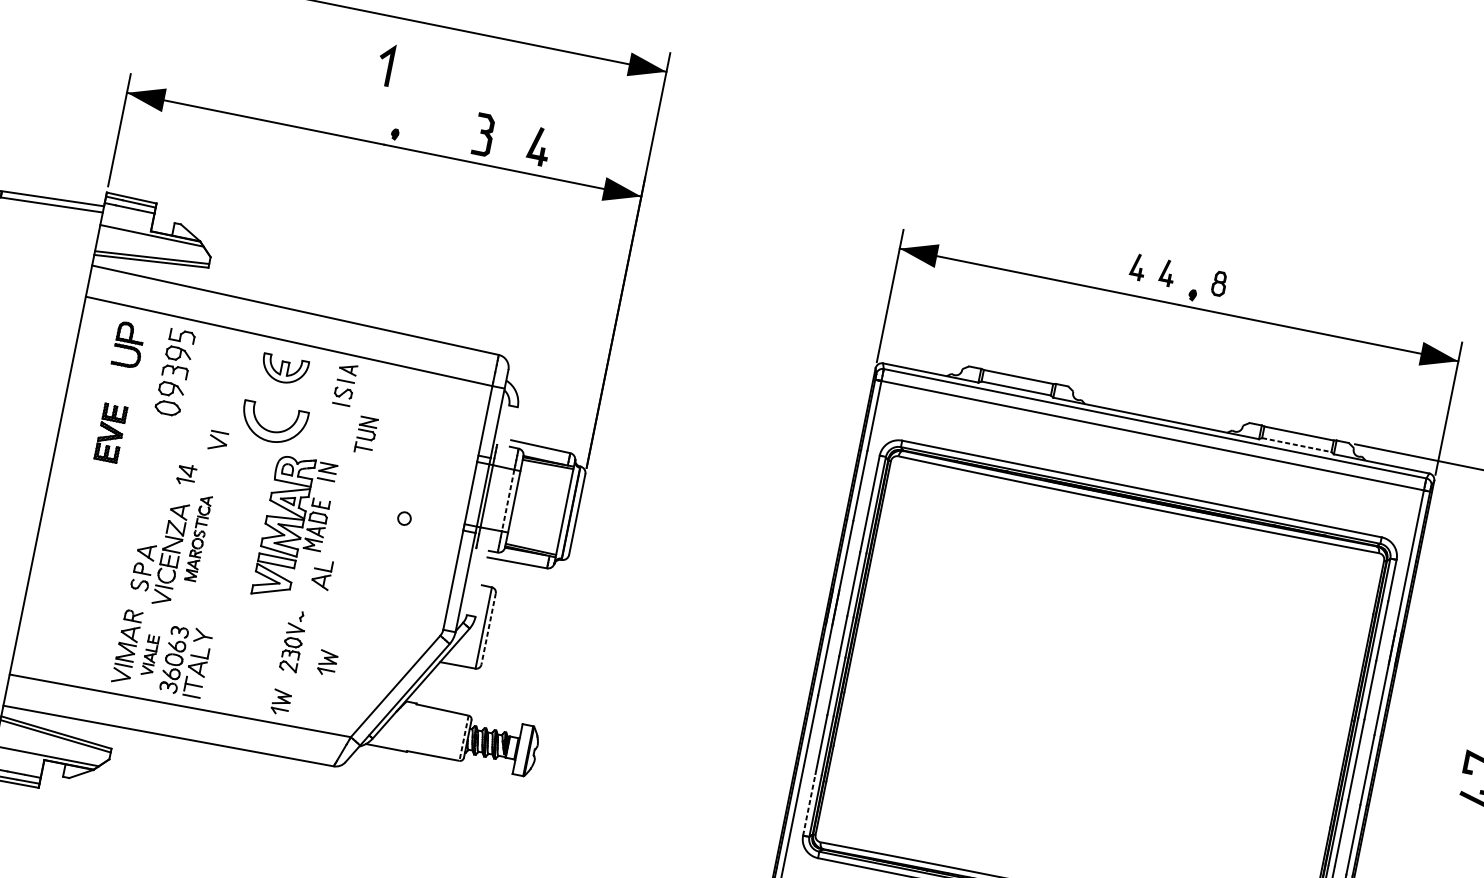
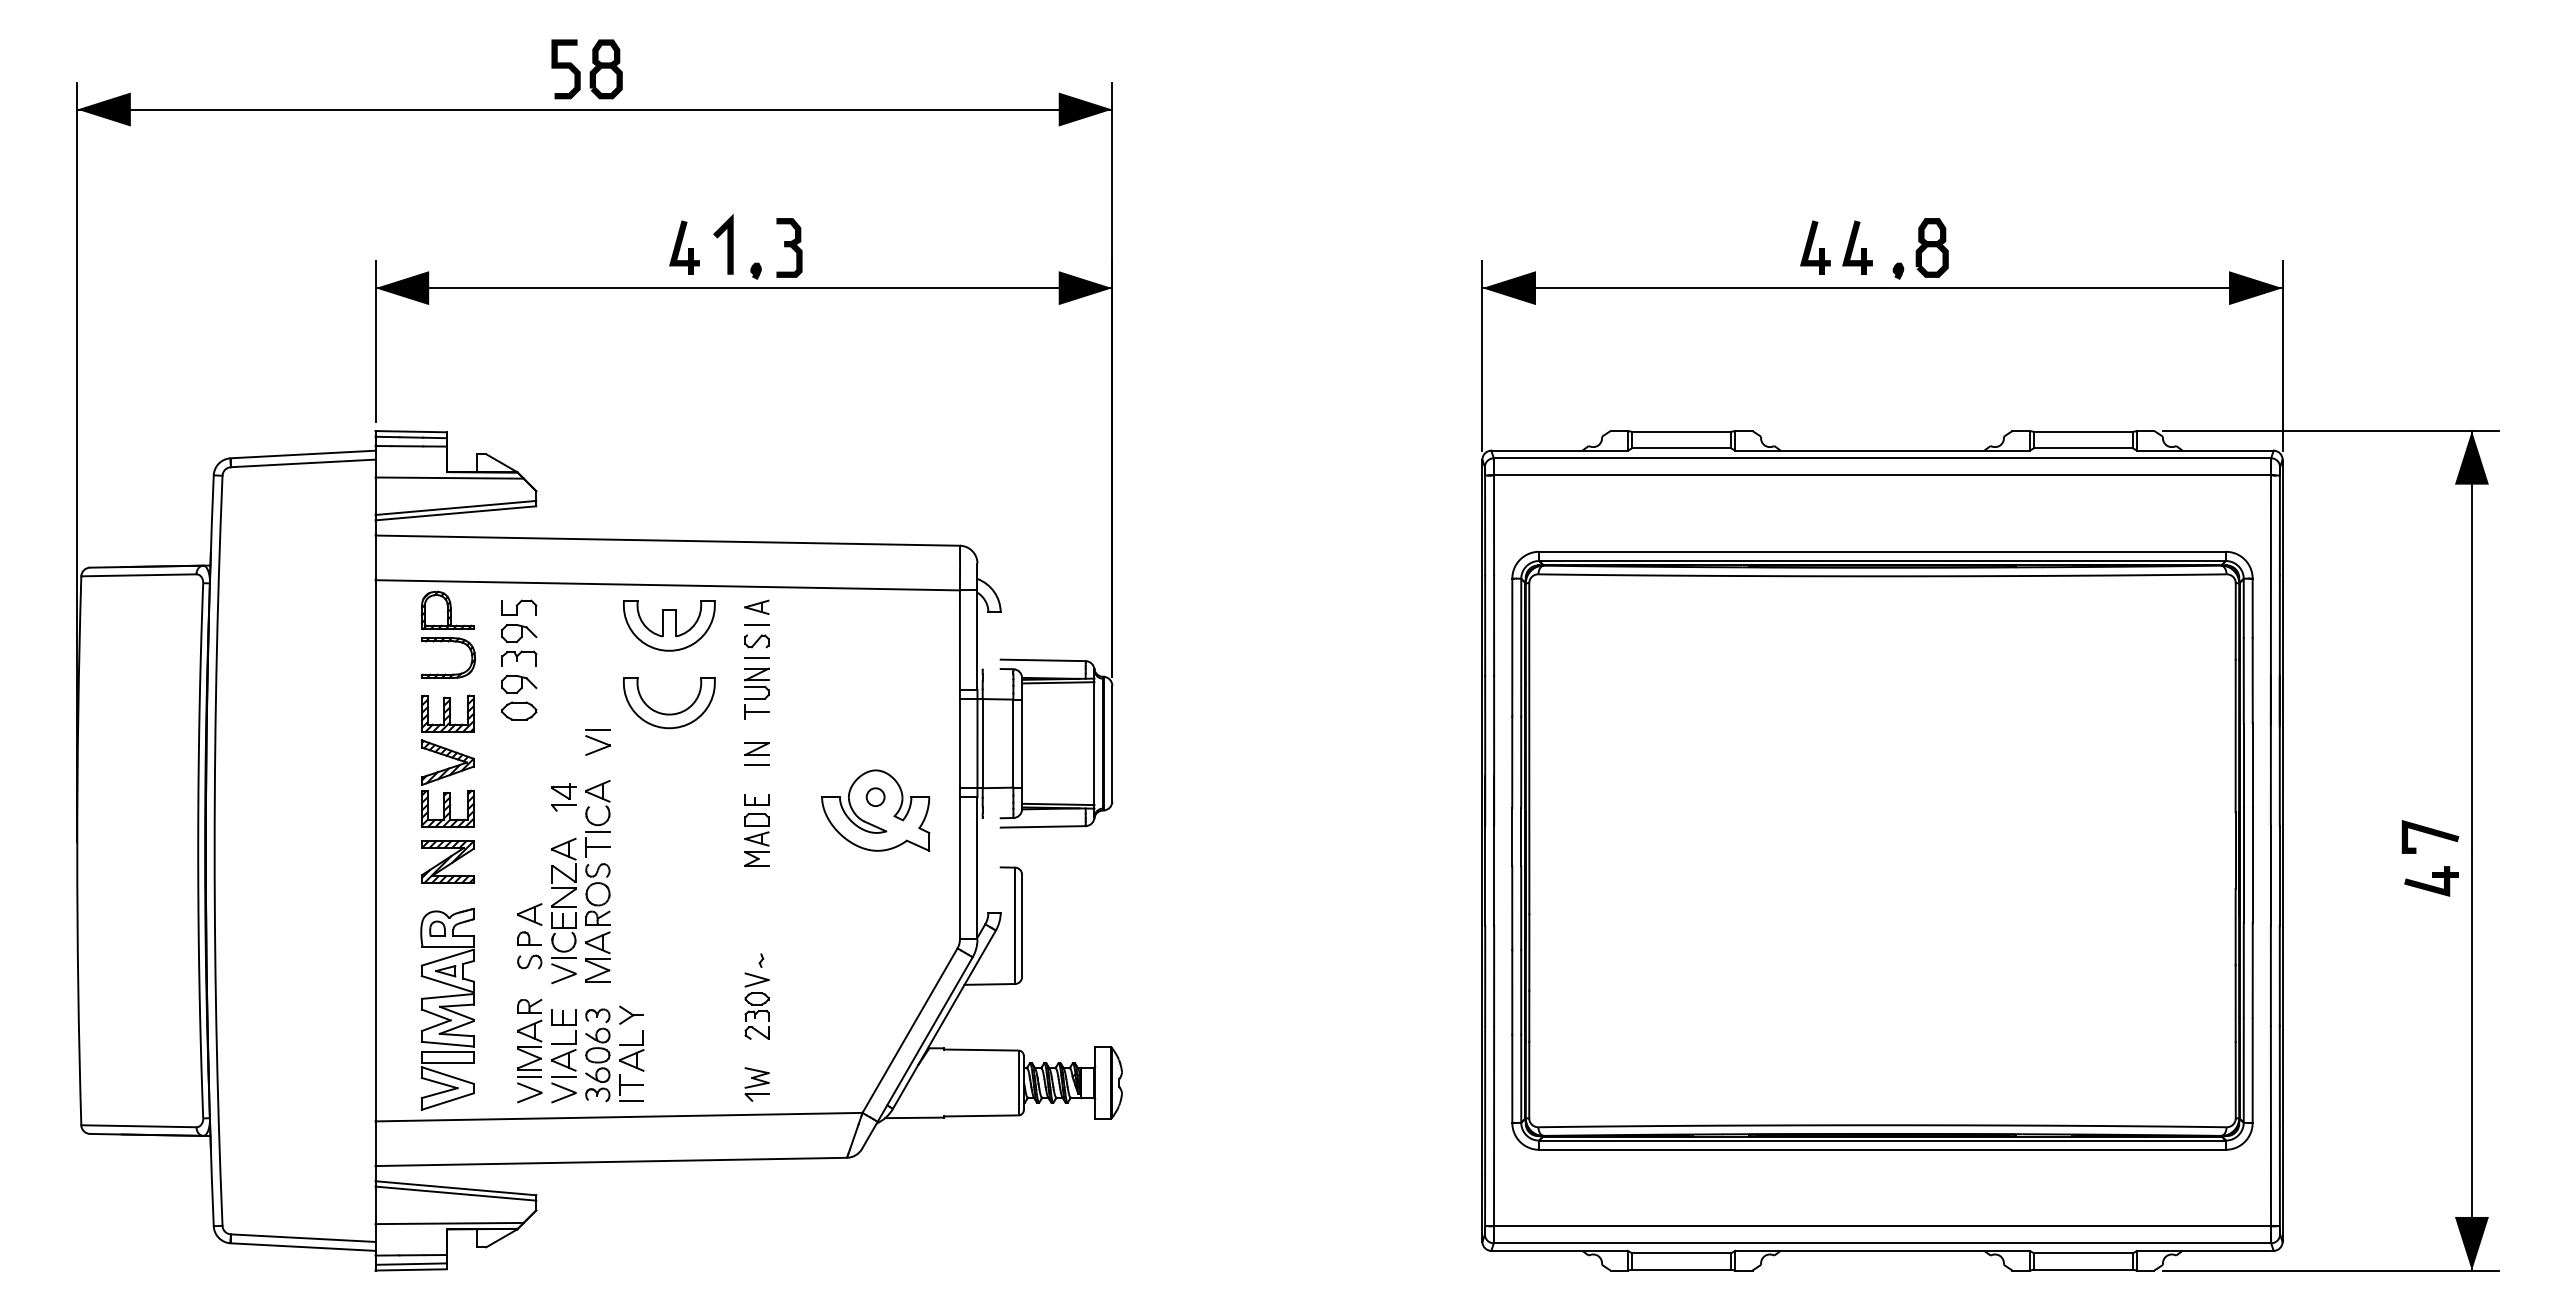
line: (388, 65) -> (727, 244), moved
part: (483, 134) -> (789, 247), moved
part: (539, 146) -> (684, 247), moved
part: (1138, 267) -> (1815, 247), size x1.43
part: (1167, 273) -> (1857, 247), size x1.43
part: (1219, 283) -> (1931, 247), size x1.67
part: (128, 344) -> (447, 634), size x1.43
part: (284, 369) -> (668, 625), size x1.43
part: (110, 432) -> (447, 760), size x1.67
part: (365, 435) -> (756, 693), moved
line: (1296, 445) -> (2083, 448), dashed -> solid
line: (508, 501) -> (1013, 744), dashed -> solid
part: (96, 503) -> (447, 861), added
part: (283, 527) -> (447, 1009), moved
part: (402, 527) -> (875, 810), added
part: (198, 538) -> (597, 881), size x1.67
part: (321, 574) -> (777, 896), removed
line: (488, 629) -> (1022, 926), dashed -> solid
part: (150, 655) -> (563, 1056), size x1.67
part: (327, 663) -> (809, 1017), removed
line: (463, 738) -> (1018, 1083), dashed -> solid
line: (809, 804) -> (1512, 1078), dashed -> solid

